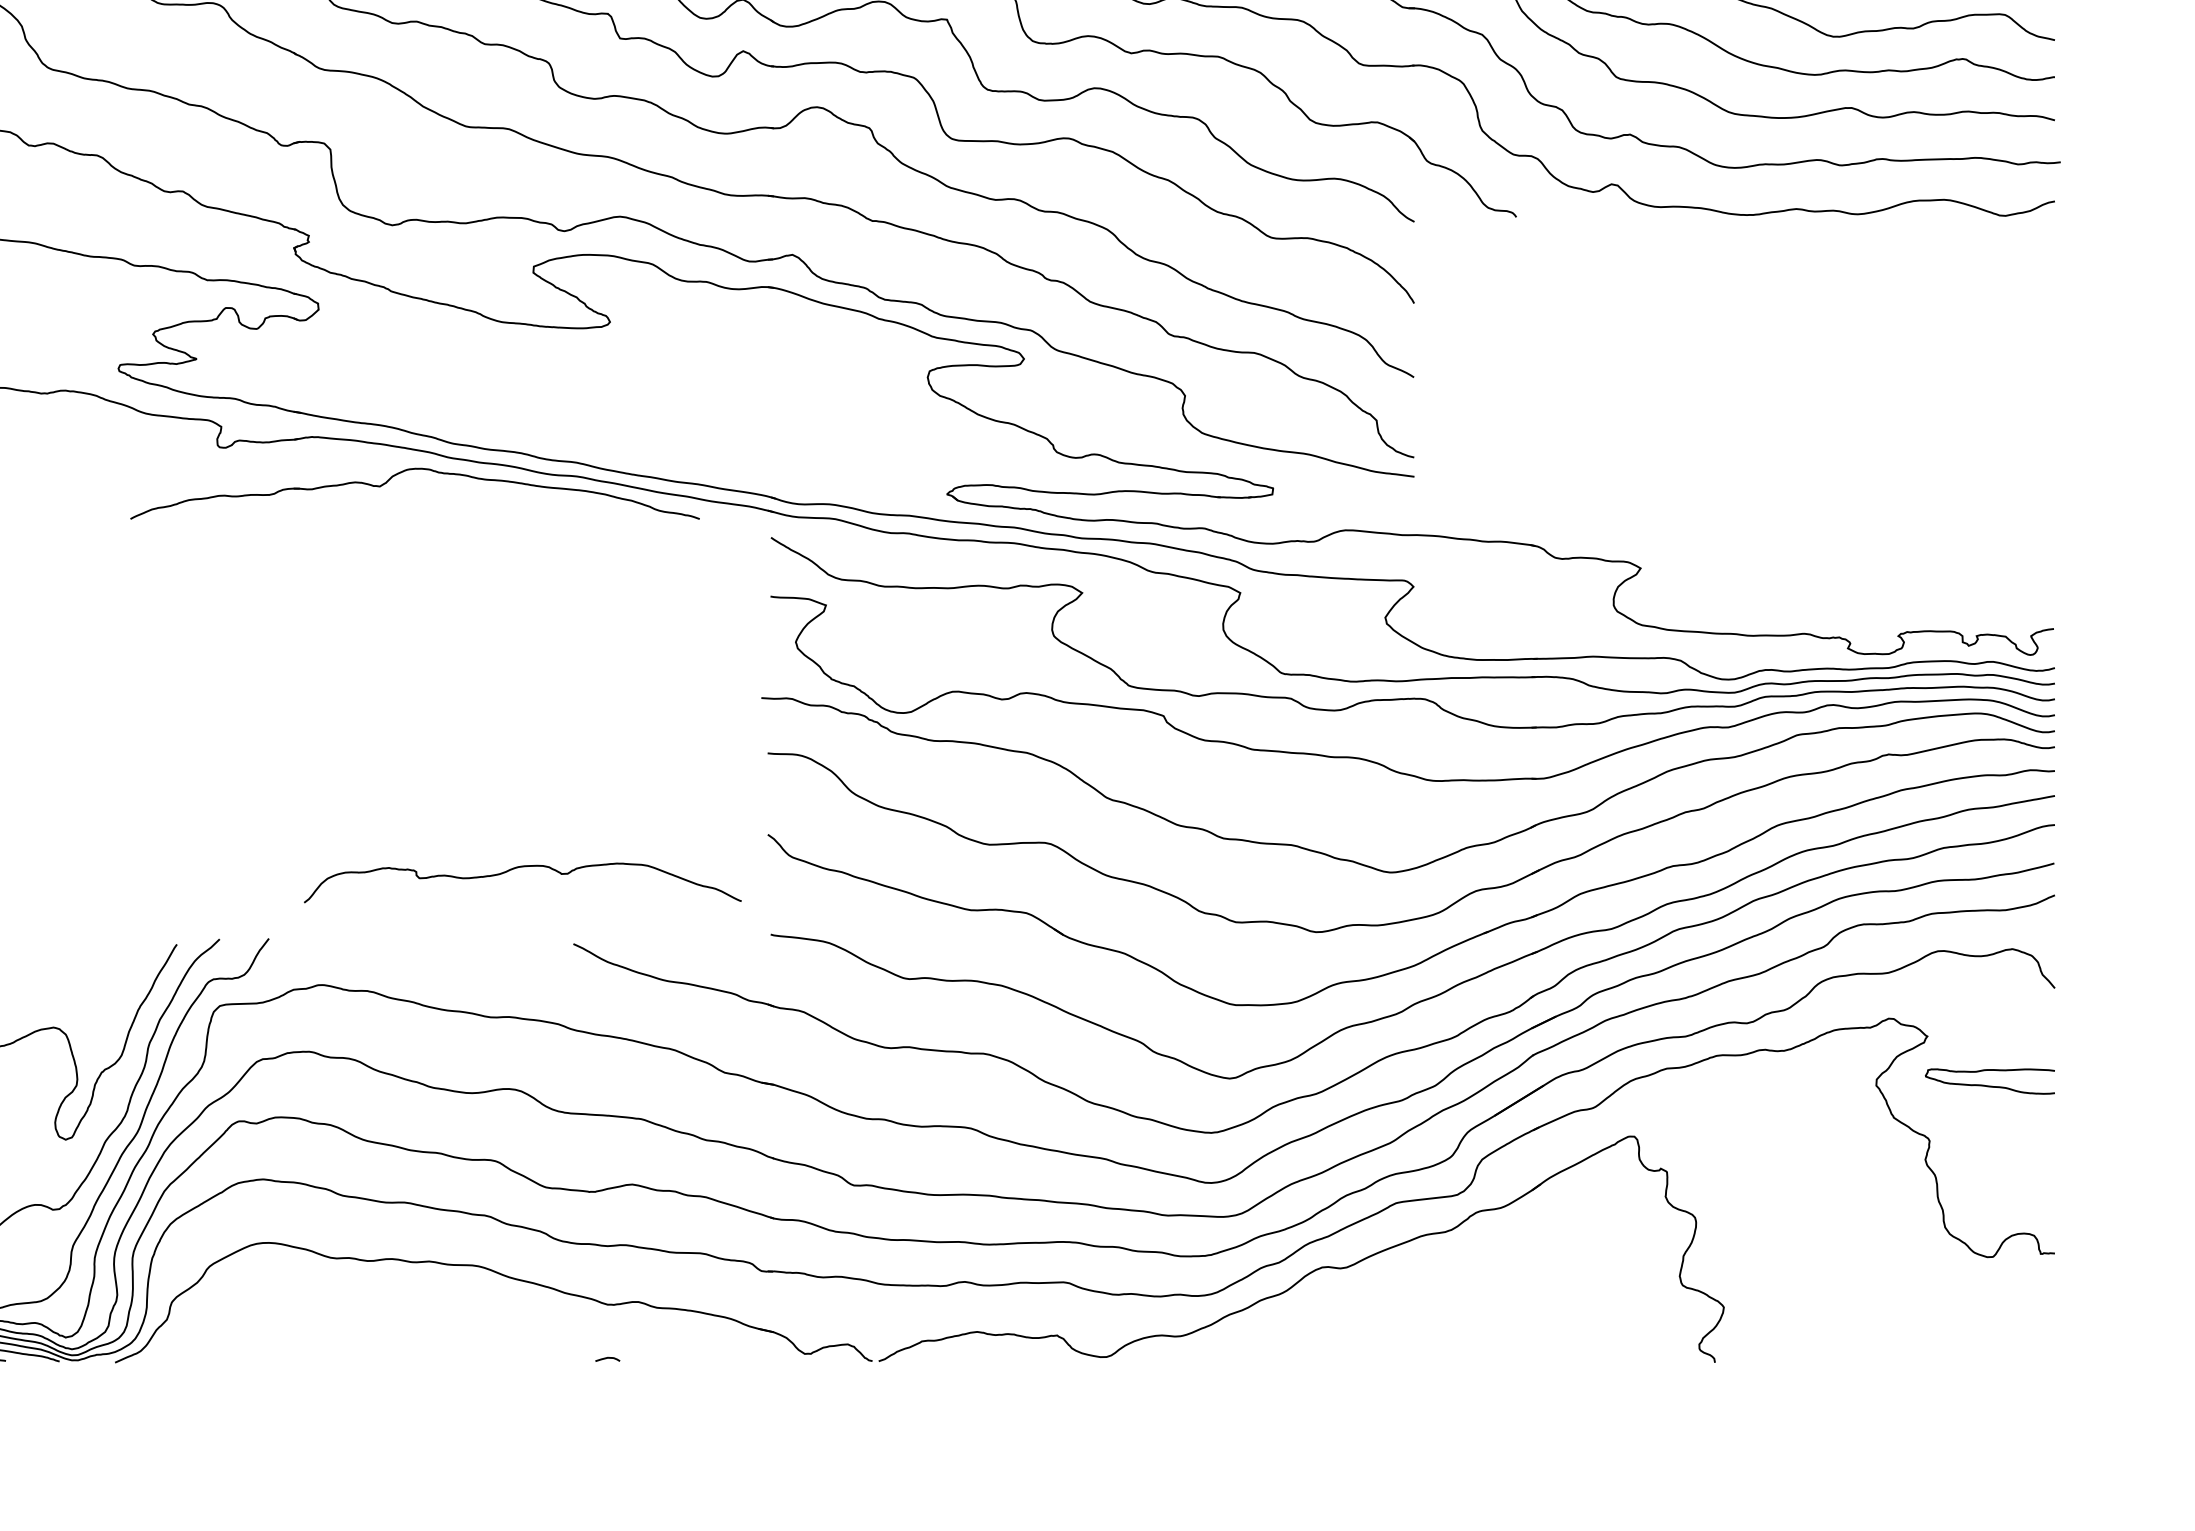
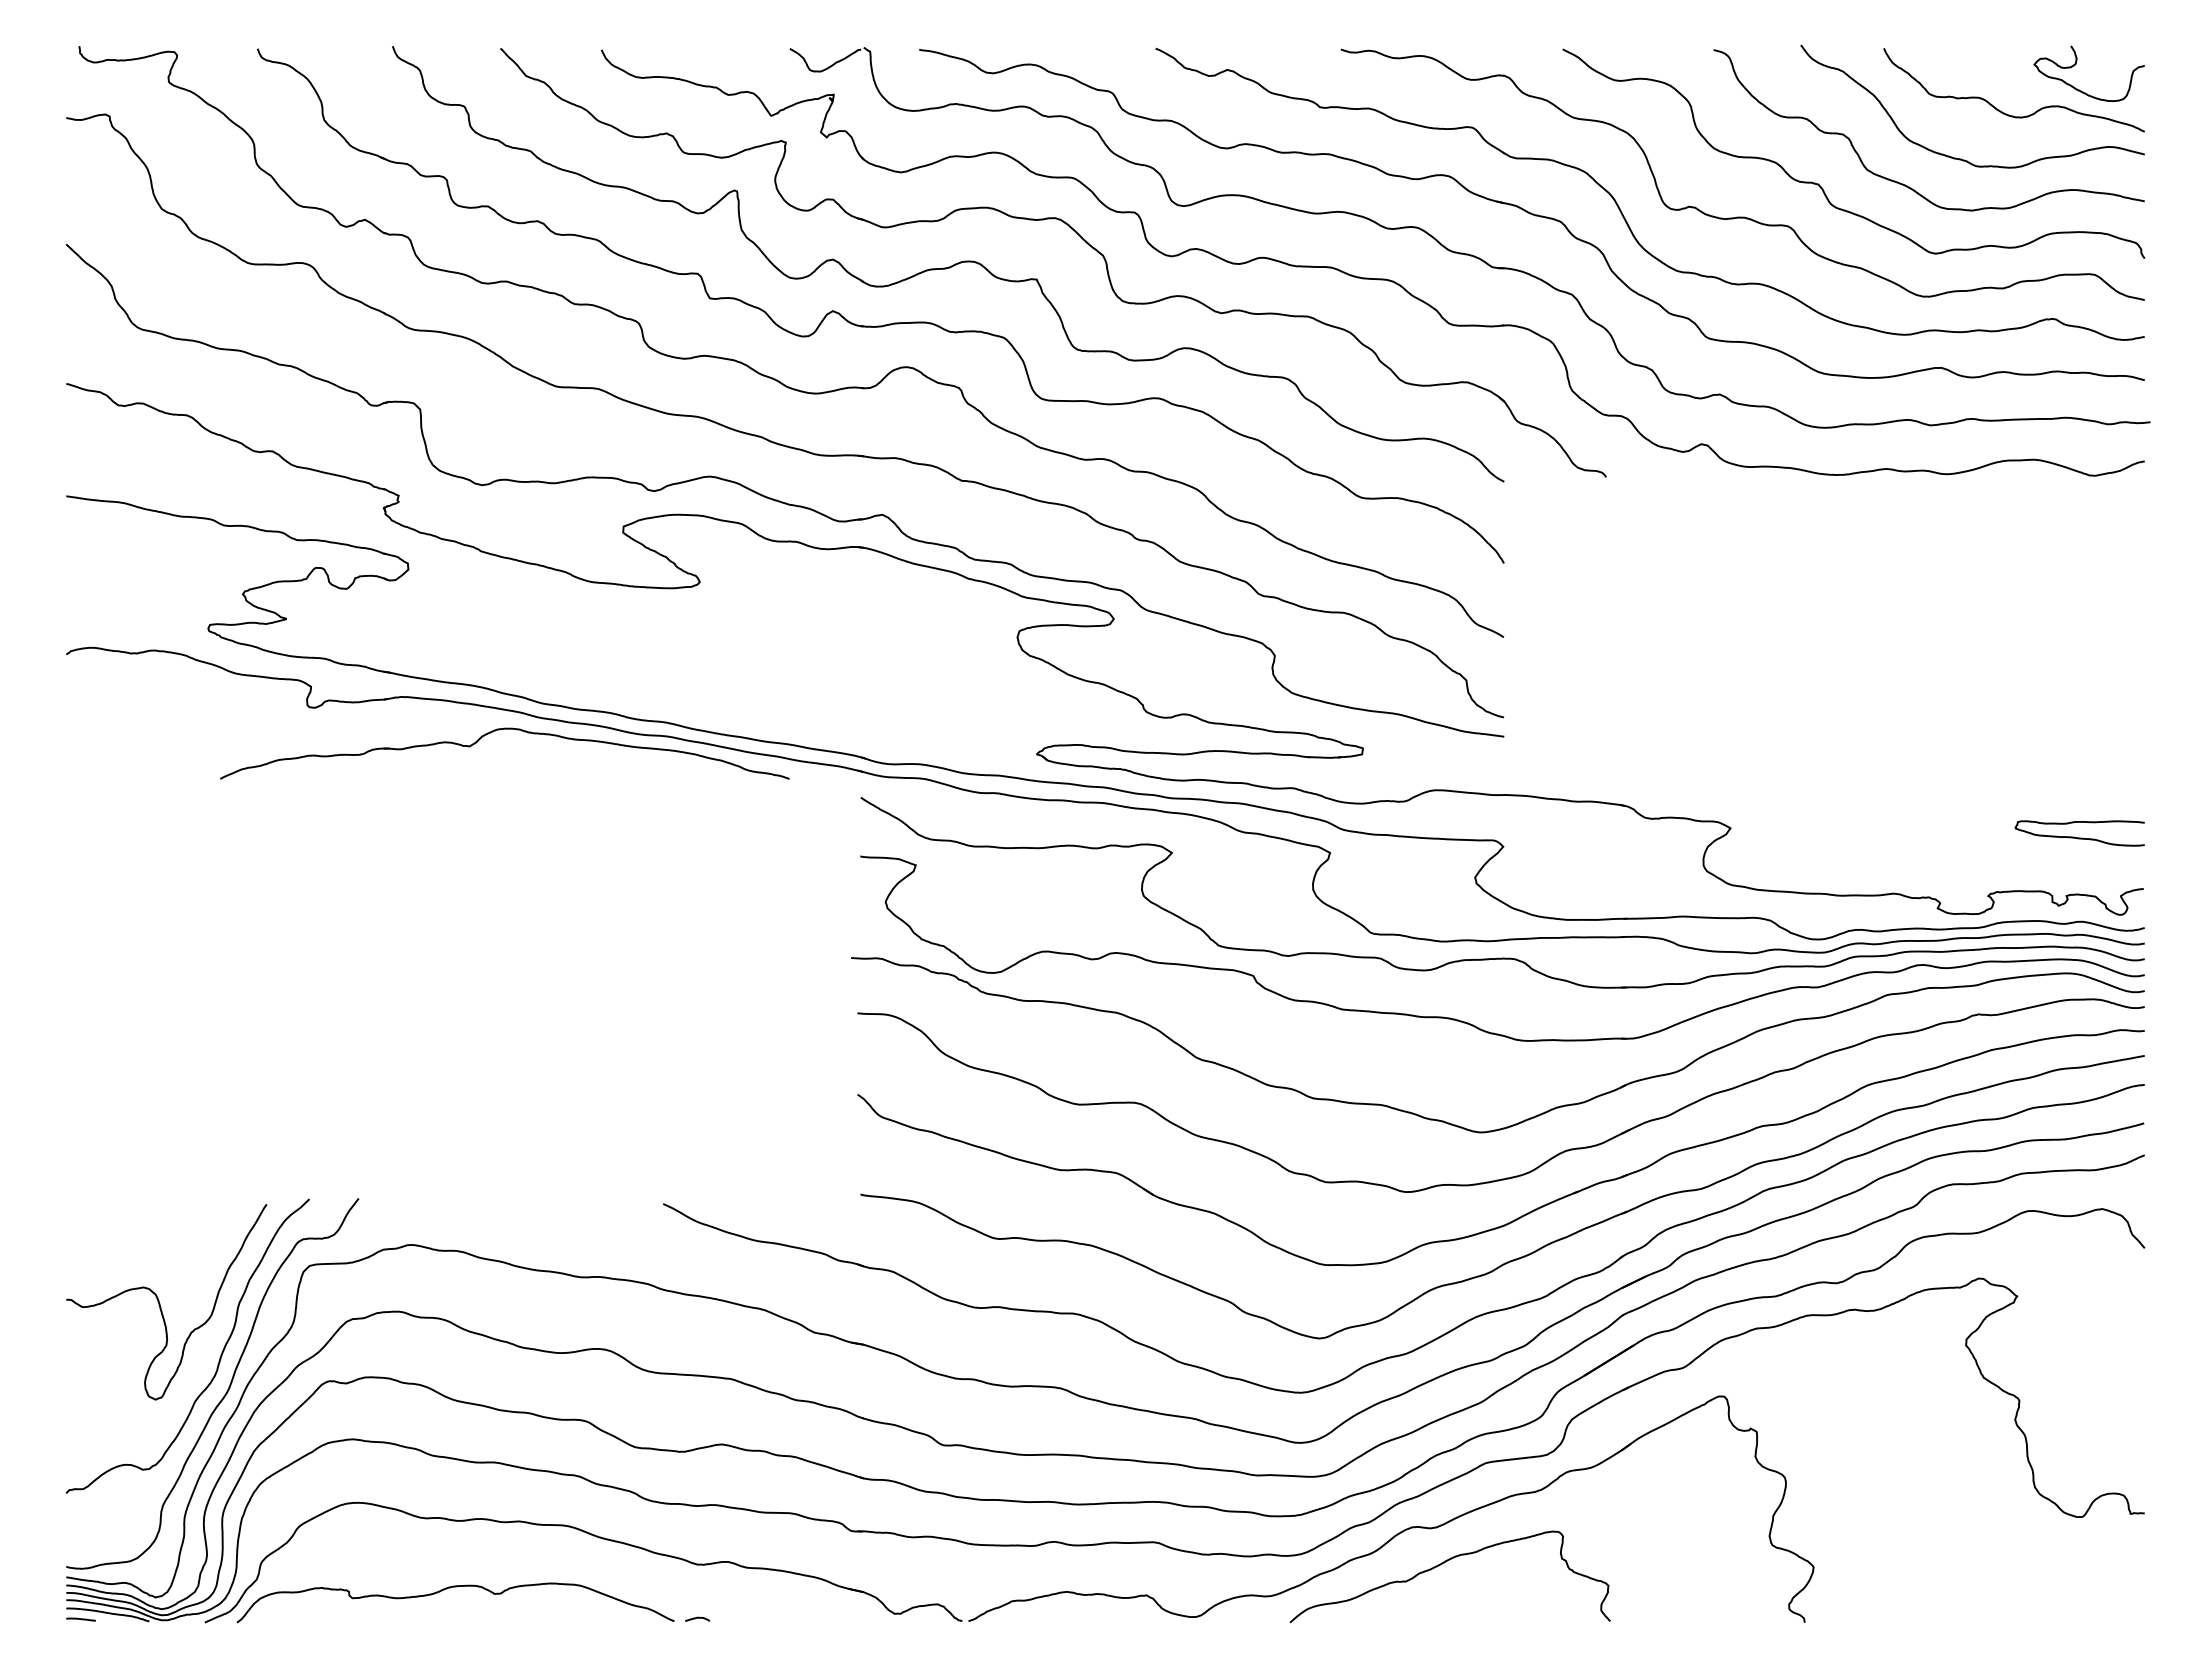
curve: (517, 868) -> (450, 1588), moved
curve: (1989, 1085) -> (2079, 837), moved
curve: (1352, 1304) -> (1442, 1564), added

